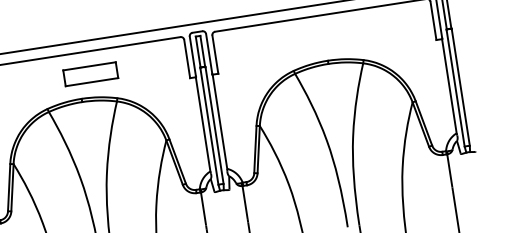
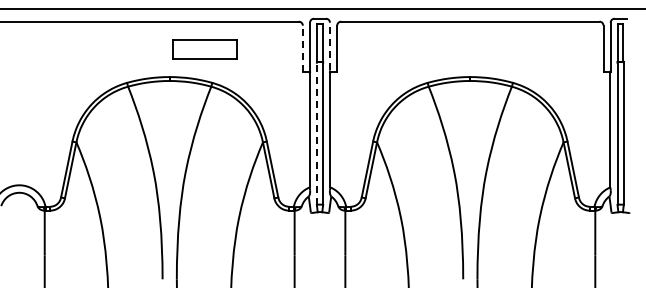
line: (209, 53) -> (330, 46), solid -> dashed
line: (186, 58) -> (302, 48), solid -> dashed
part: (90, 74) -> (204, 49), moved
line: (209, 127) -> (316, 134), solid -> dashed

